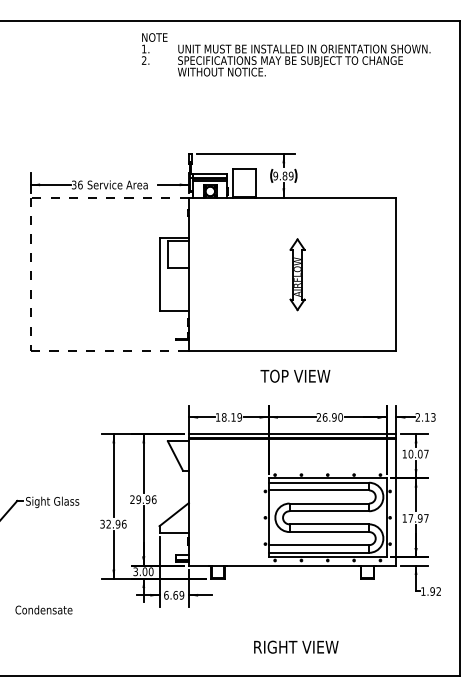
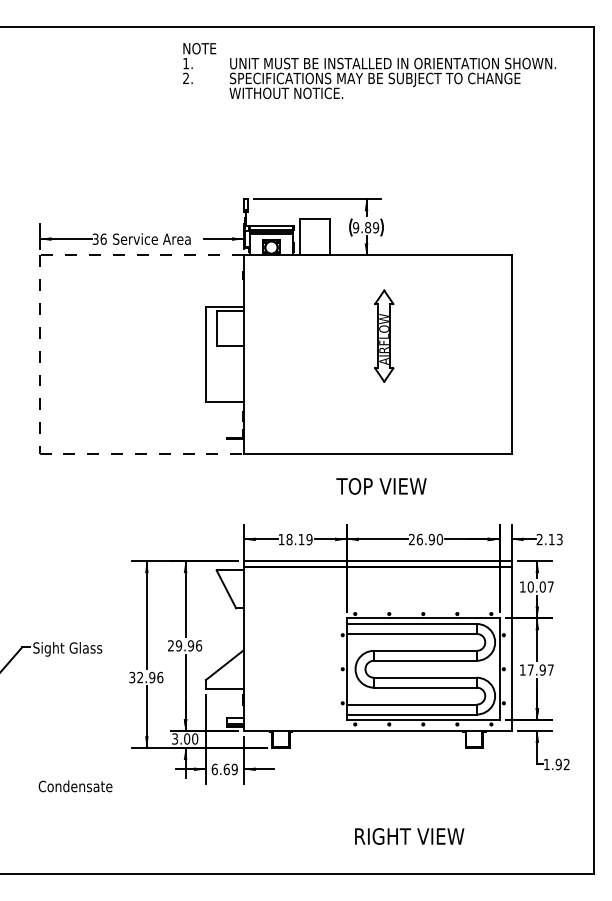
part: (297, 274) -> (384, 335), moved
text: (43, 610) -> (75, 786), moved
text: (296, 647) -> (409, 836), moved

